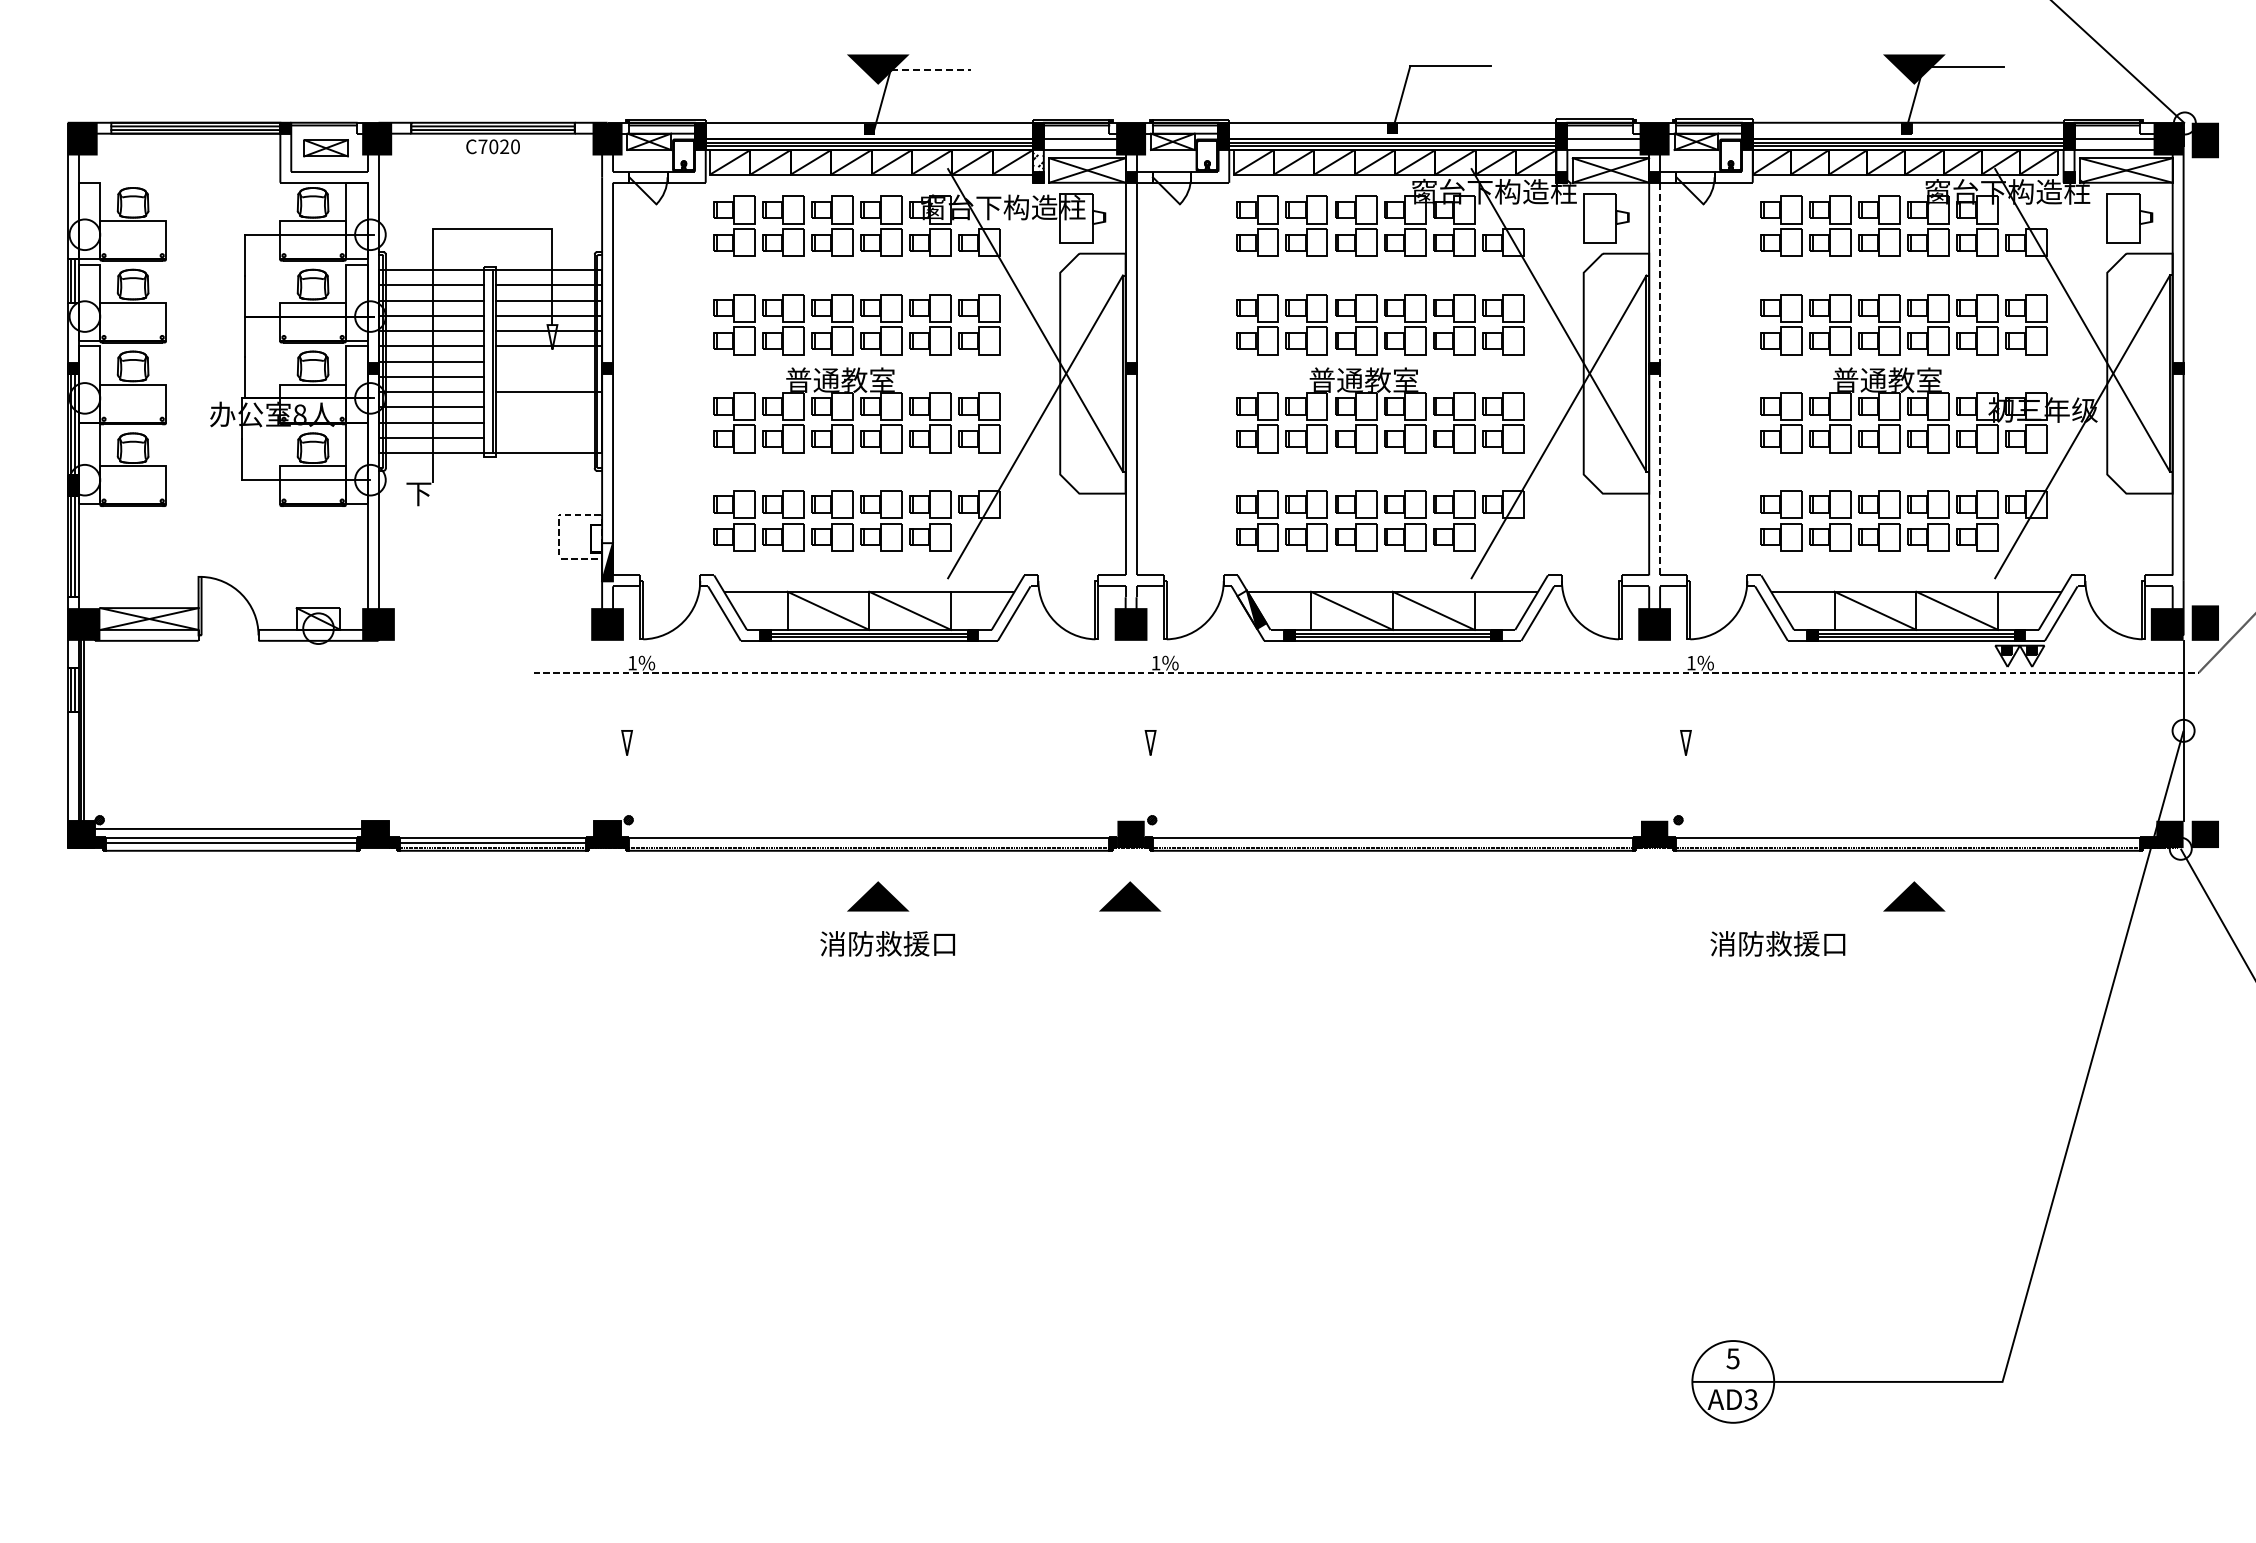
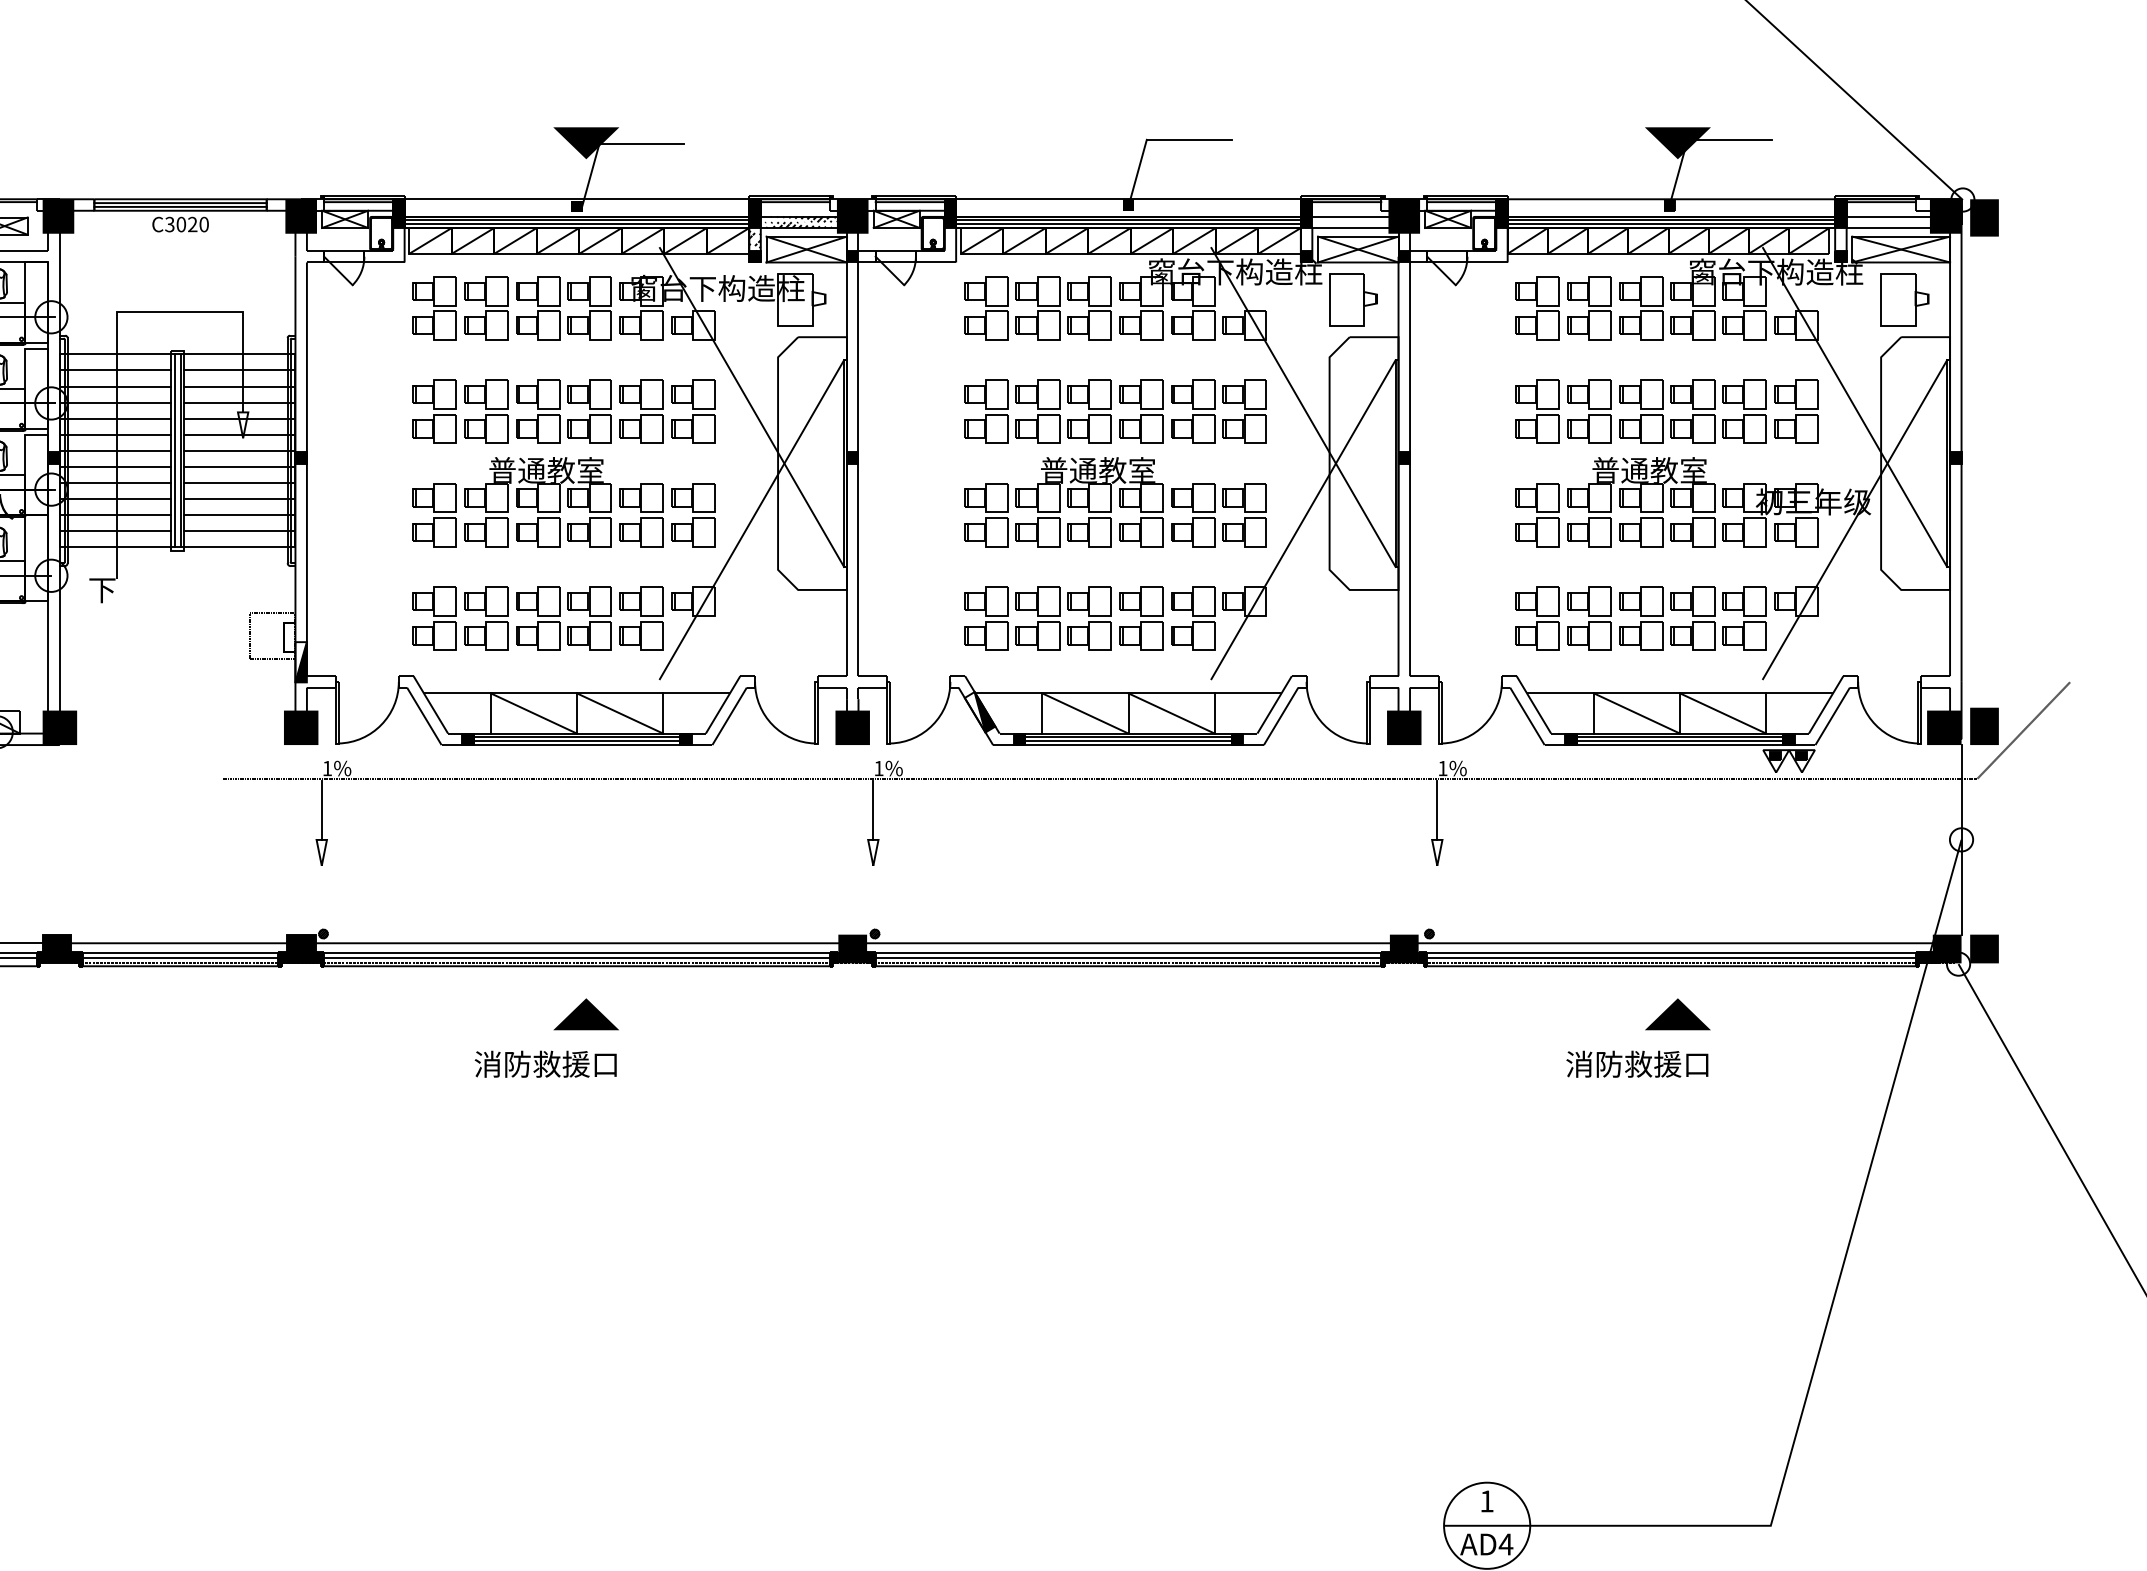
line: (931, 69) -> (642, 143), dashed -> solid
hatch: (1085, 144) -> (804, 222), added
text: (482, 146) -> (169, 224), C7020 -> C3020
line: (487, 361) -> (174, 450), added
line: (549, 361) -> (240, 450), added
line: (549, 376) -> (240, 466), added
line: (1660, 378) -> (1410, 468), dashed -> solid
line: (549, 407) -> (240, 499), added
line: (549, 422) -> (240, 515), added
line: (549, 437) -> (240, 530), added
line: (627, 702) -> (322, 810), added
line: (1150, 702) -> (873, 810), added
line: (1685, 702) -> (1436, 810), added
line: (1272, 828) -> (1001, 942), added
line: (869, 842) -> (577, 957), added
line: (1392, 842) -> (1128, 957), added
line: (1907, 842) -> (1670, 957), added
line: (1130, 896) -> (852, 1014), removed
text: (887, 943) -> (545, 1063), moved
text: (1777, 943) -> (1636, 1063), moved
text: (1732, 1358) -> (1486, 1501), 5 -> 1
text: (1751, 1399) -> (1506, 1544), AD3 -> AD4

